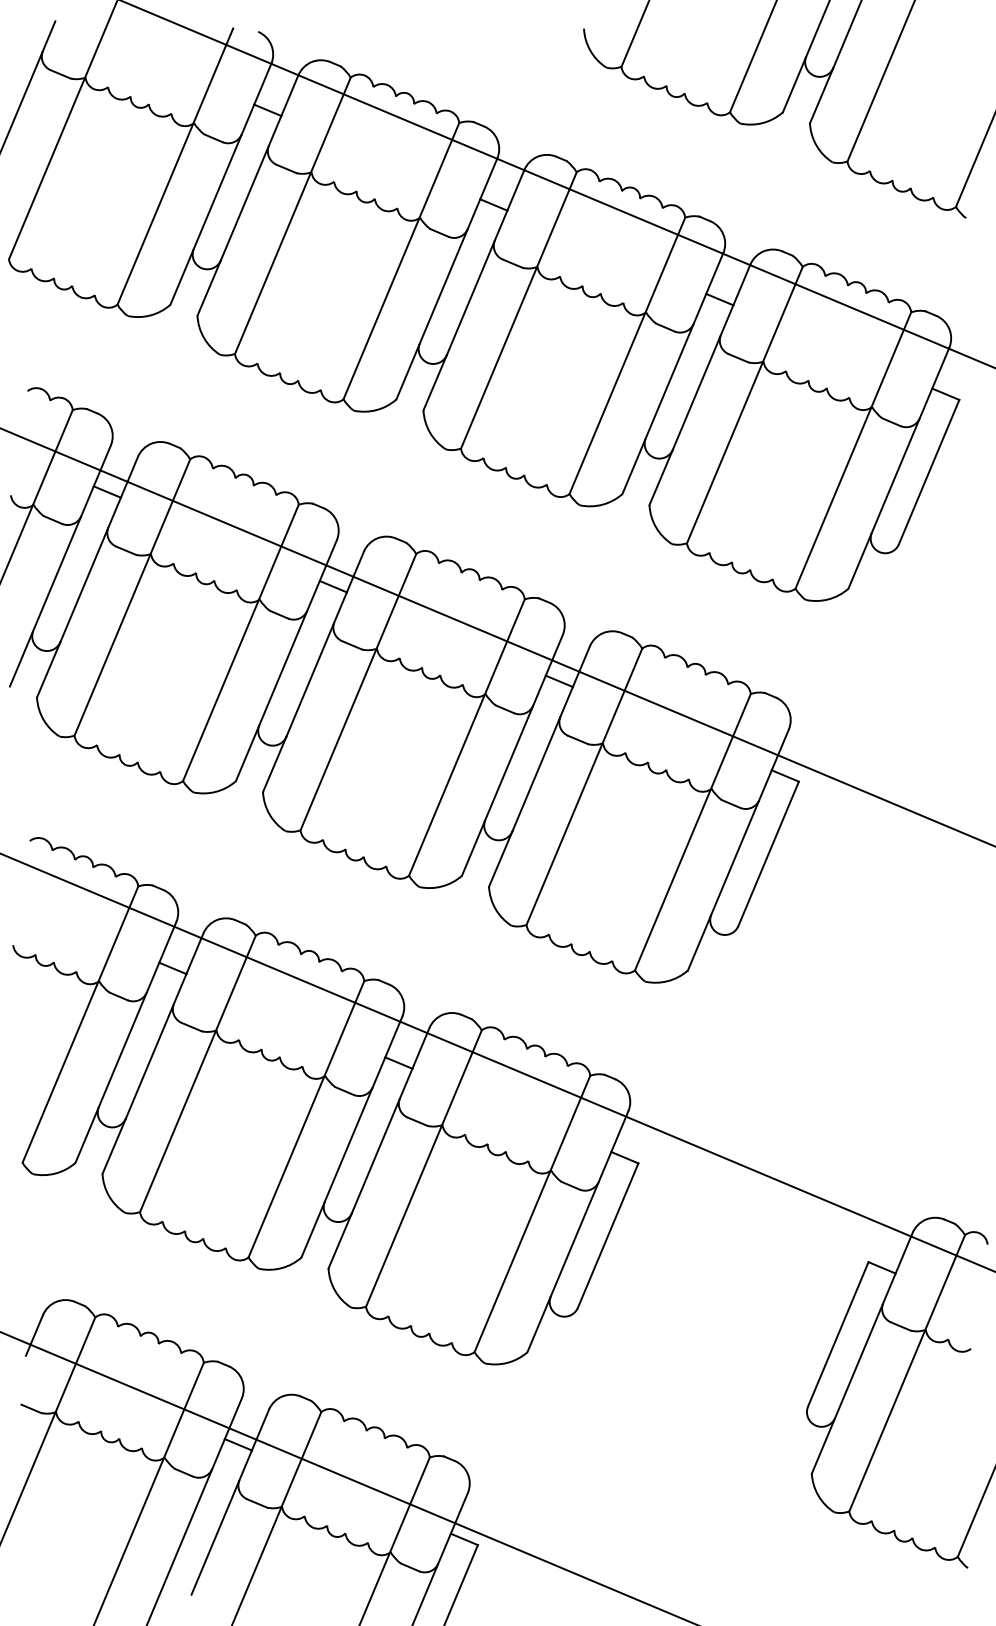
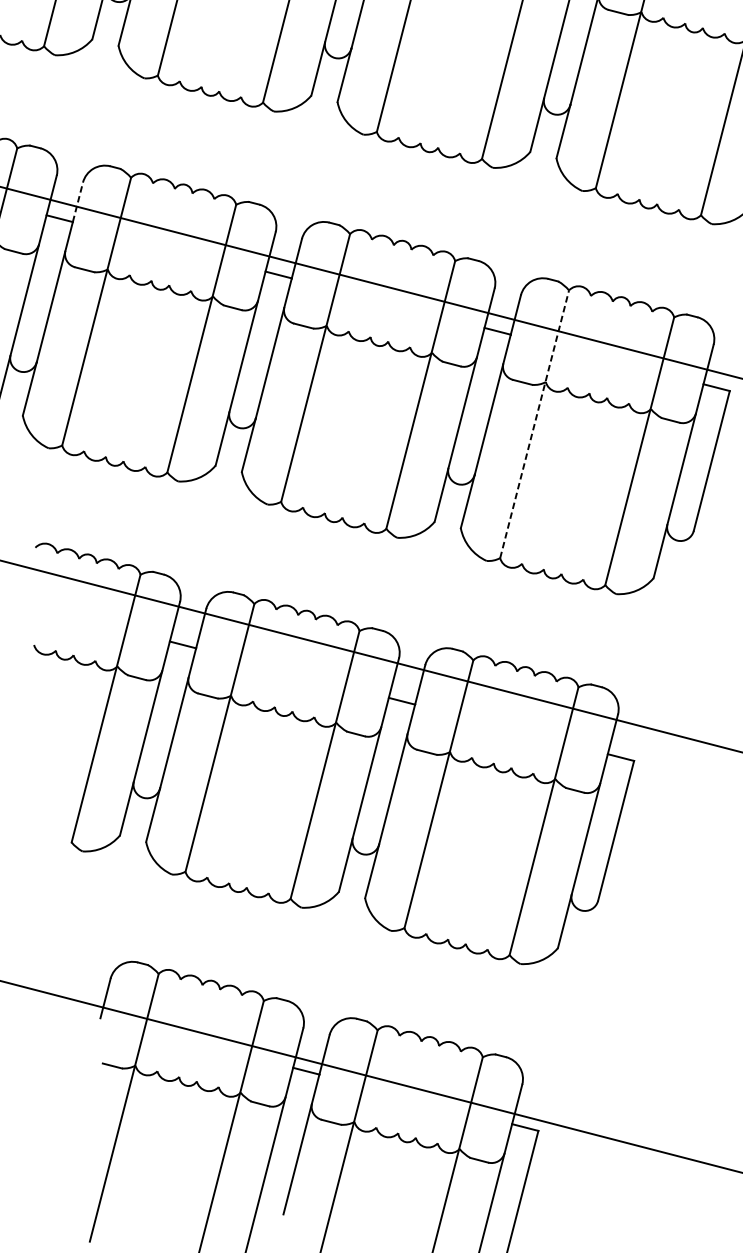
line: (129, 476) -> (77, 201), solid -> dashed
line: (584, 786) -> (534, 423), solid -> dashed

